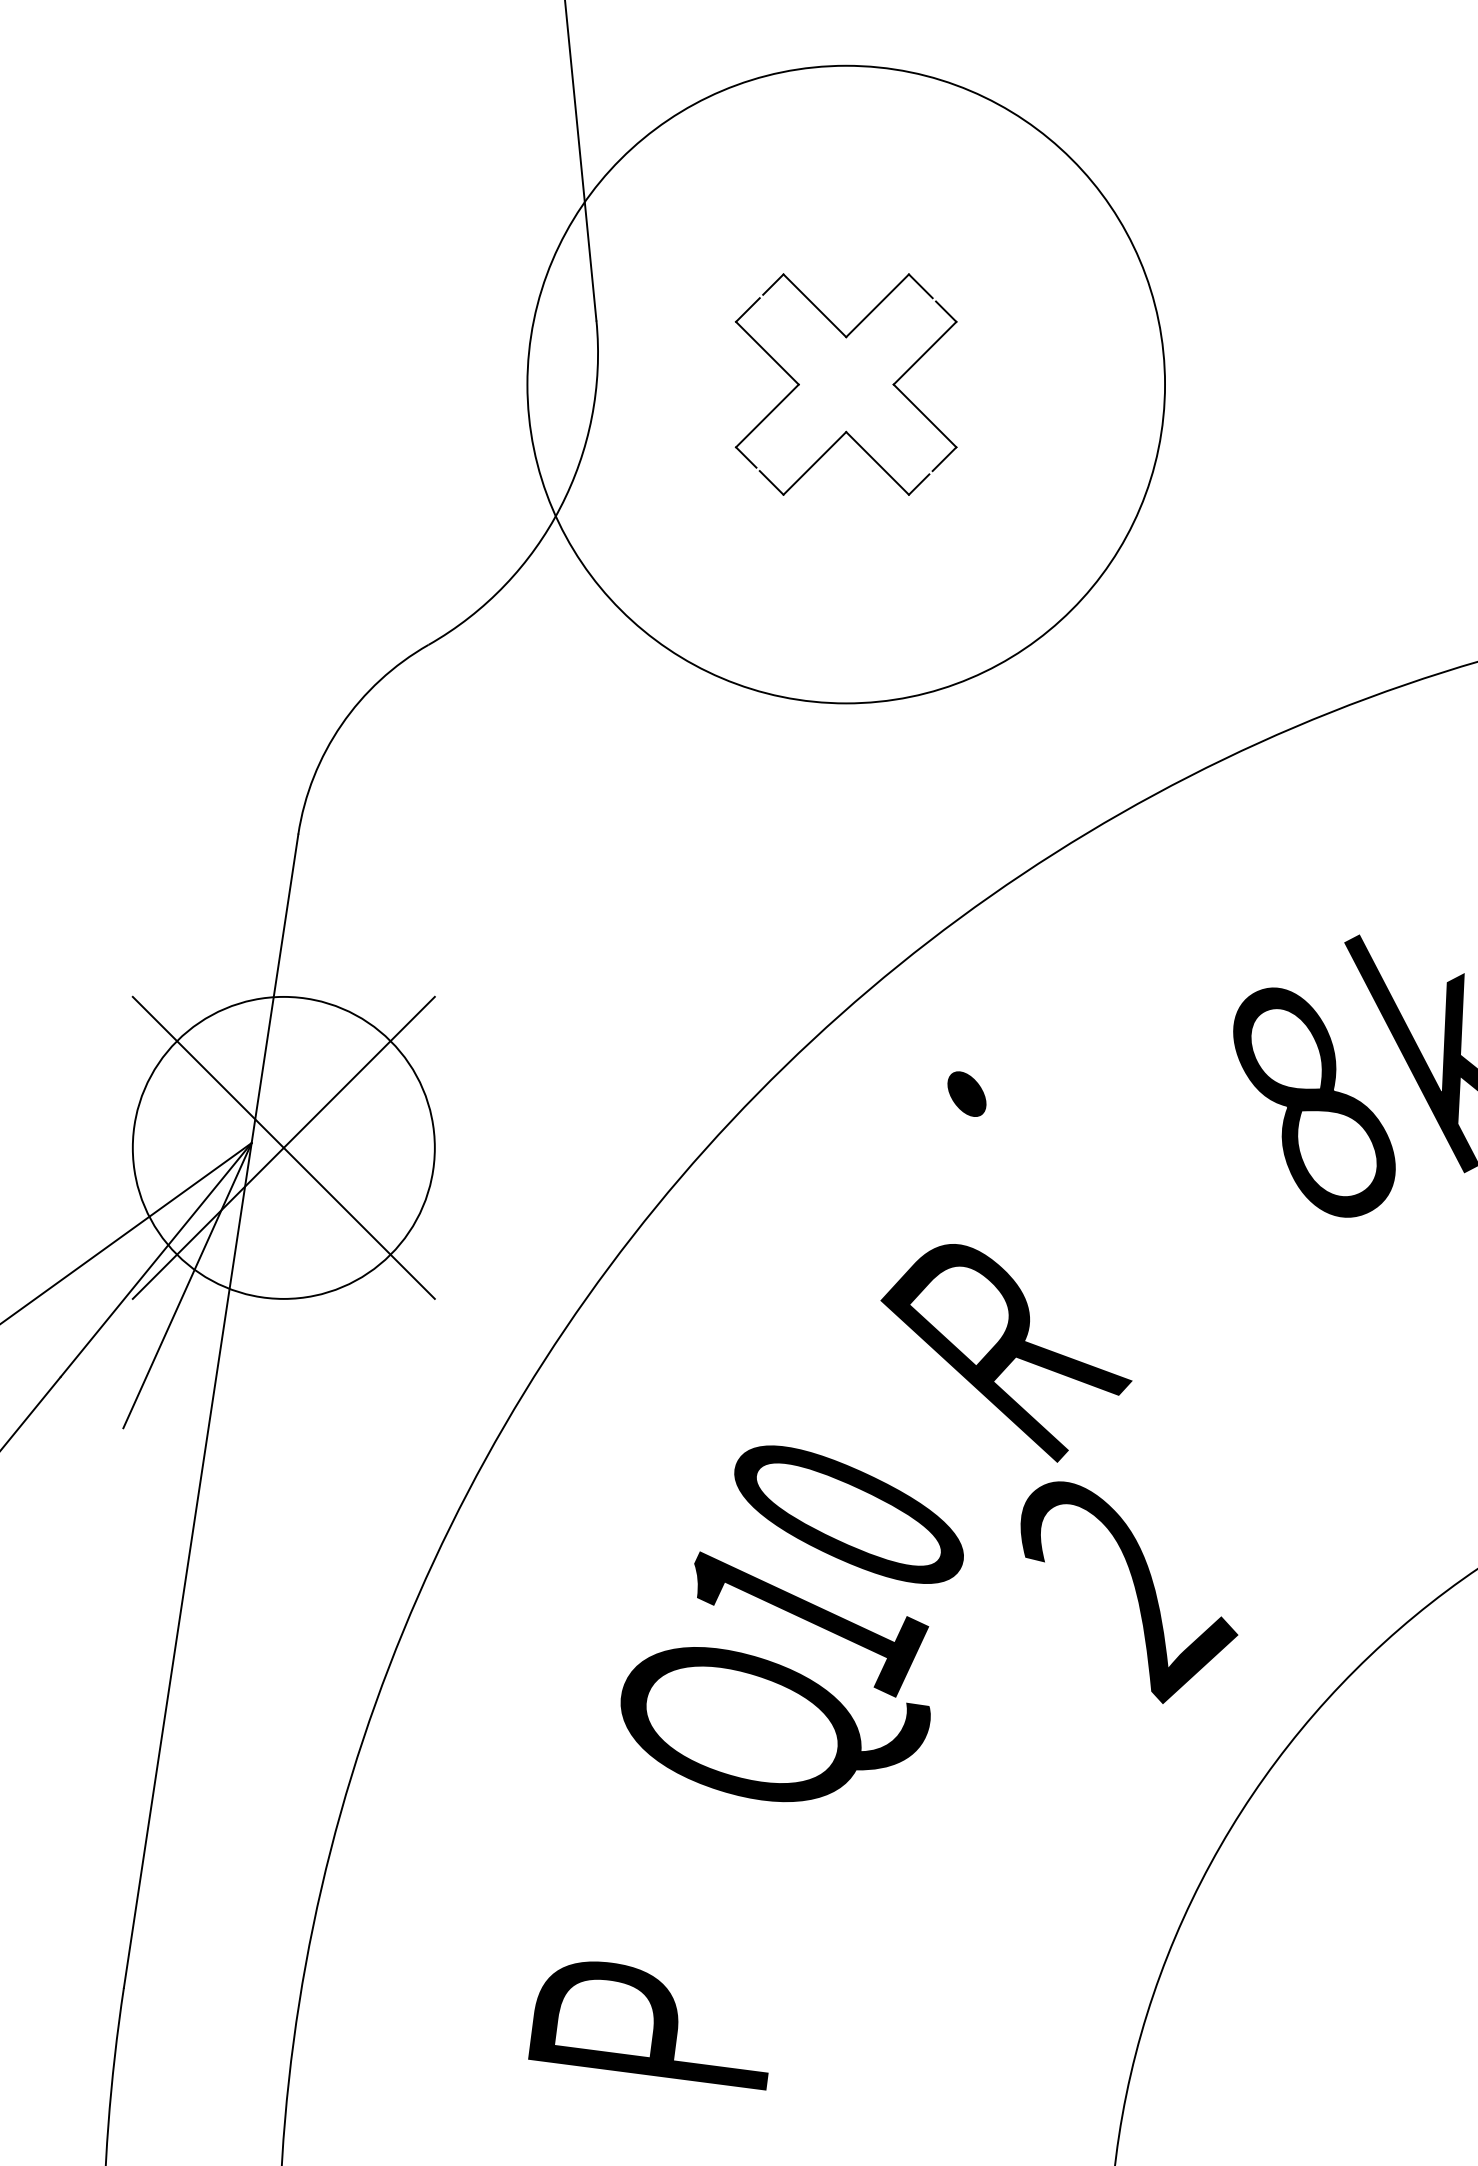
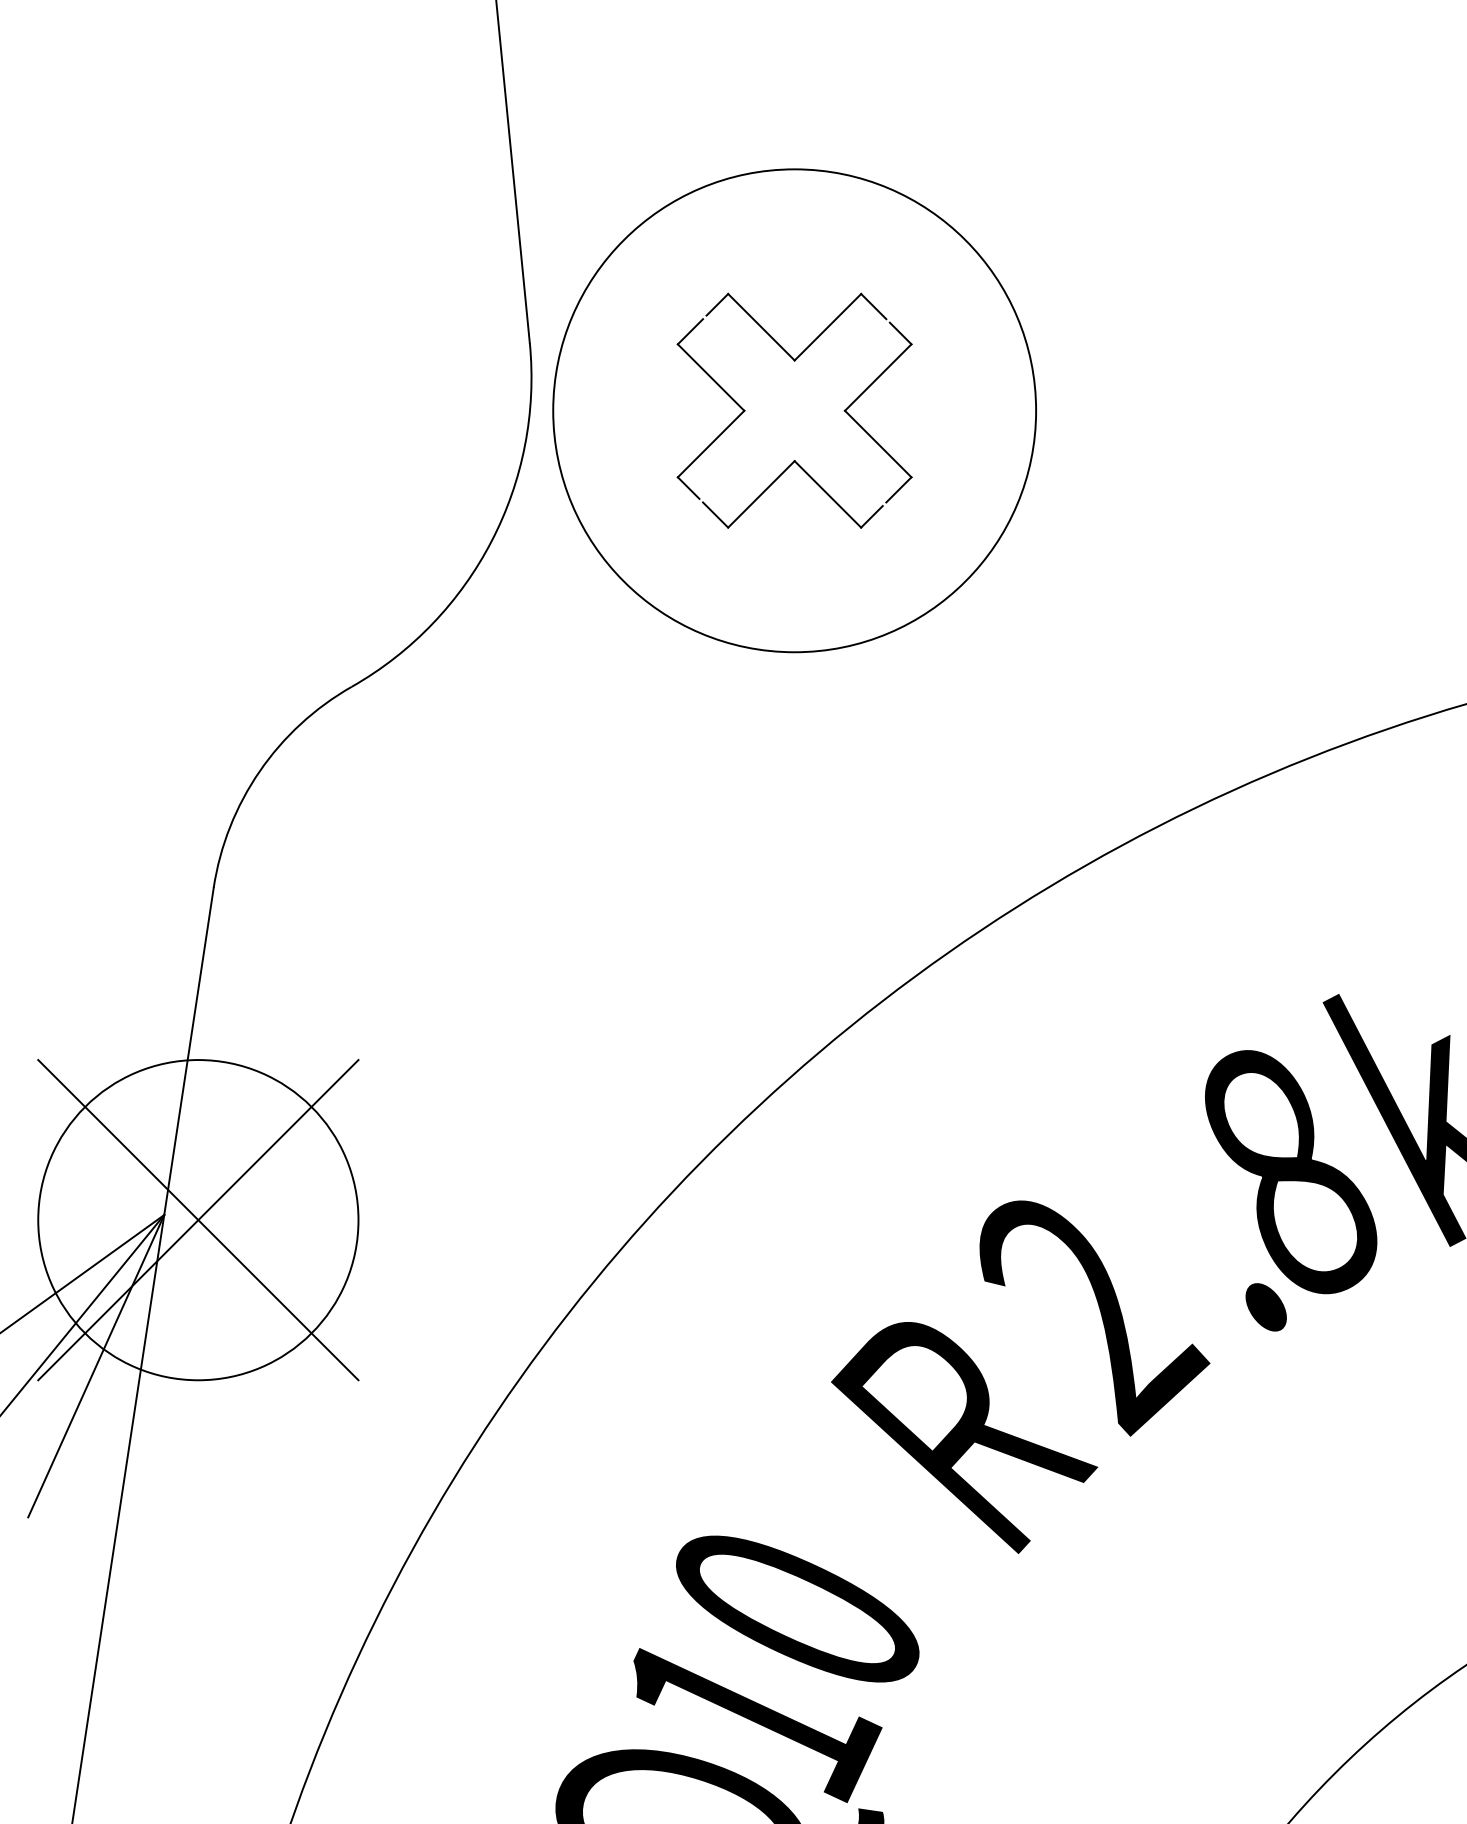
circle: (845, 384) -> (793, 410), size x0.71
text: (966, 1093) -> (1265, 1306), moved
text: (1129, 1592) -> (1095, 1318), moved

